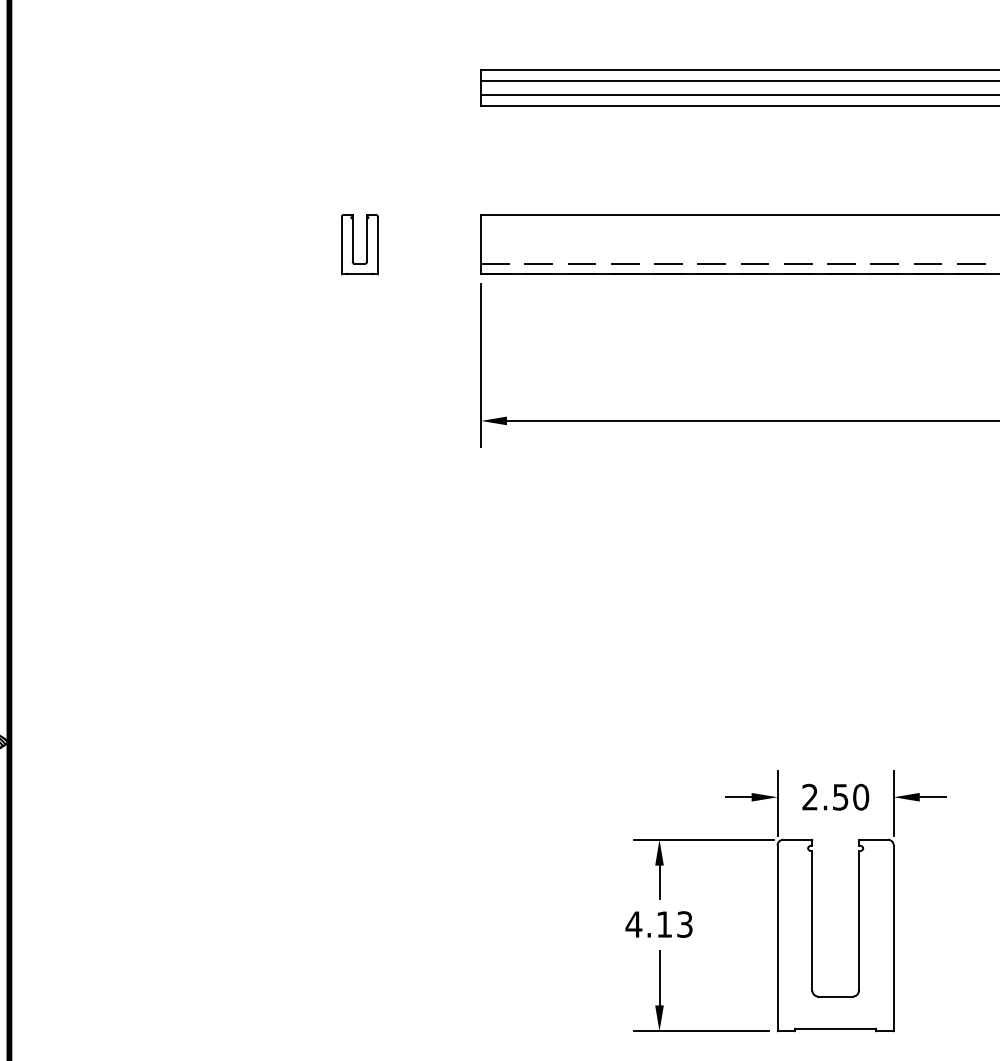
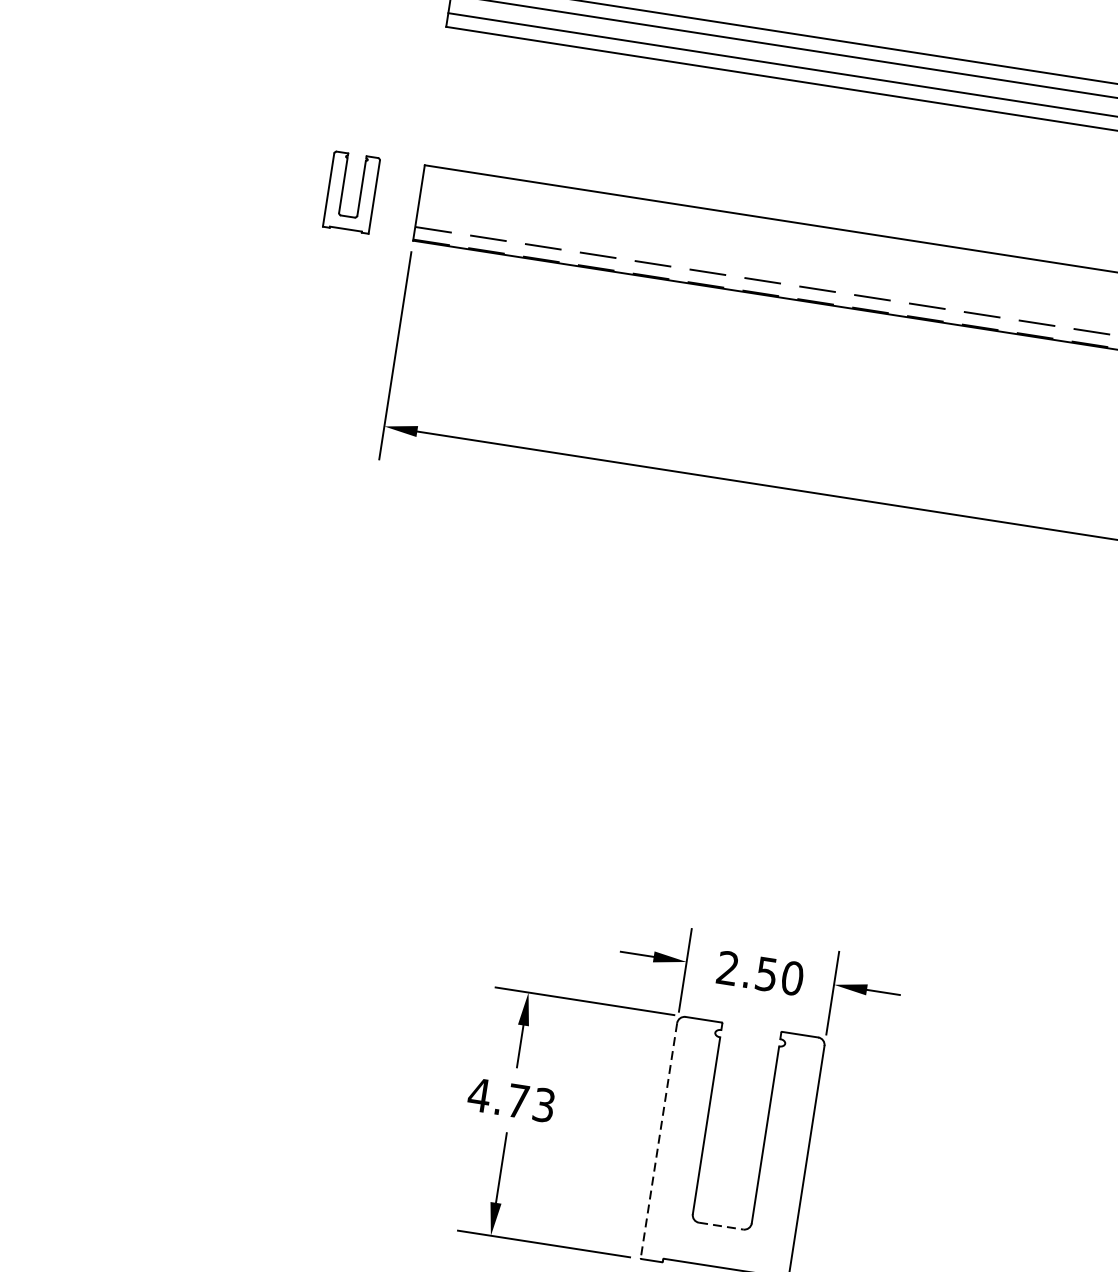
part: (359, 244) -> (351, 192), moved
text: (664, 924) -> (518, 1101), 4.13 -> 4.73
line: (777, 938) -> (658, 1141), solid -> dashed
line: (836, 996) -> (722, 1226), solid -> dashed

